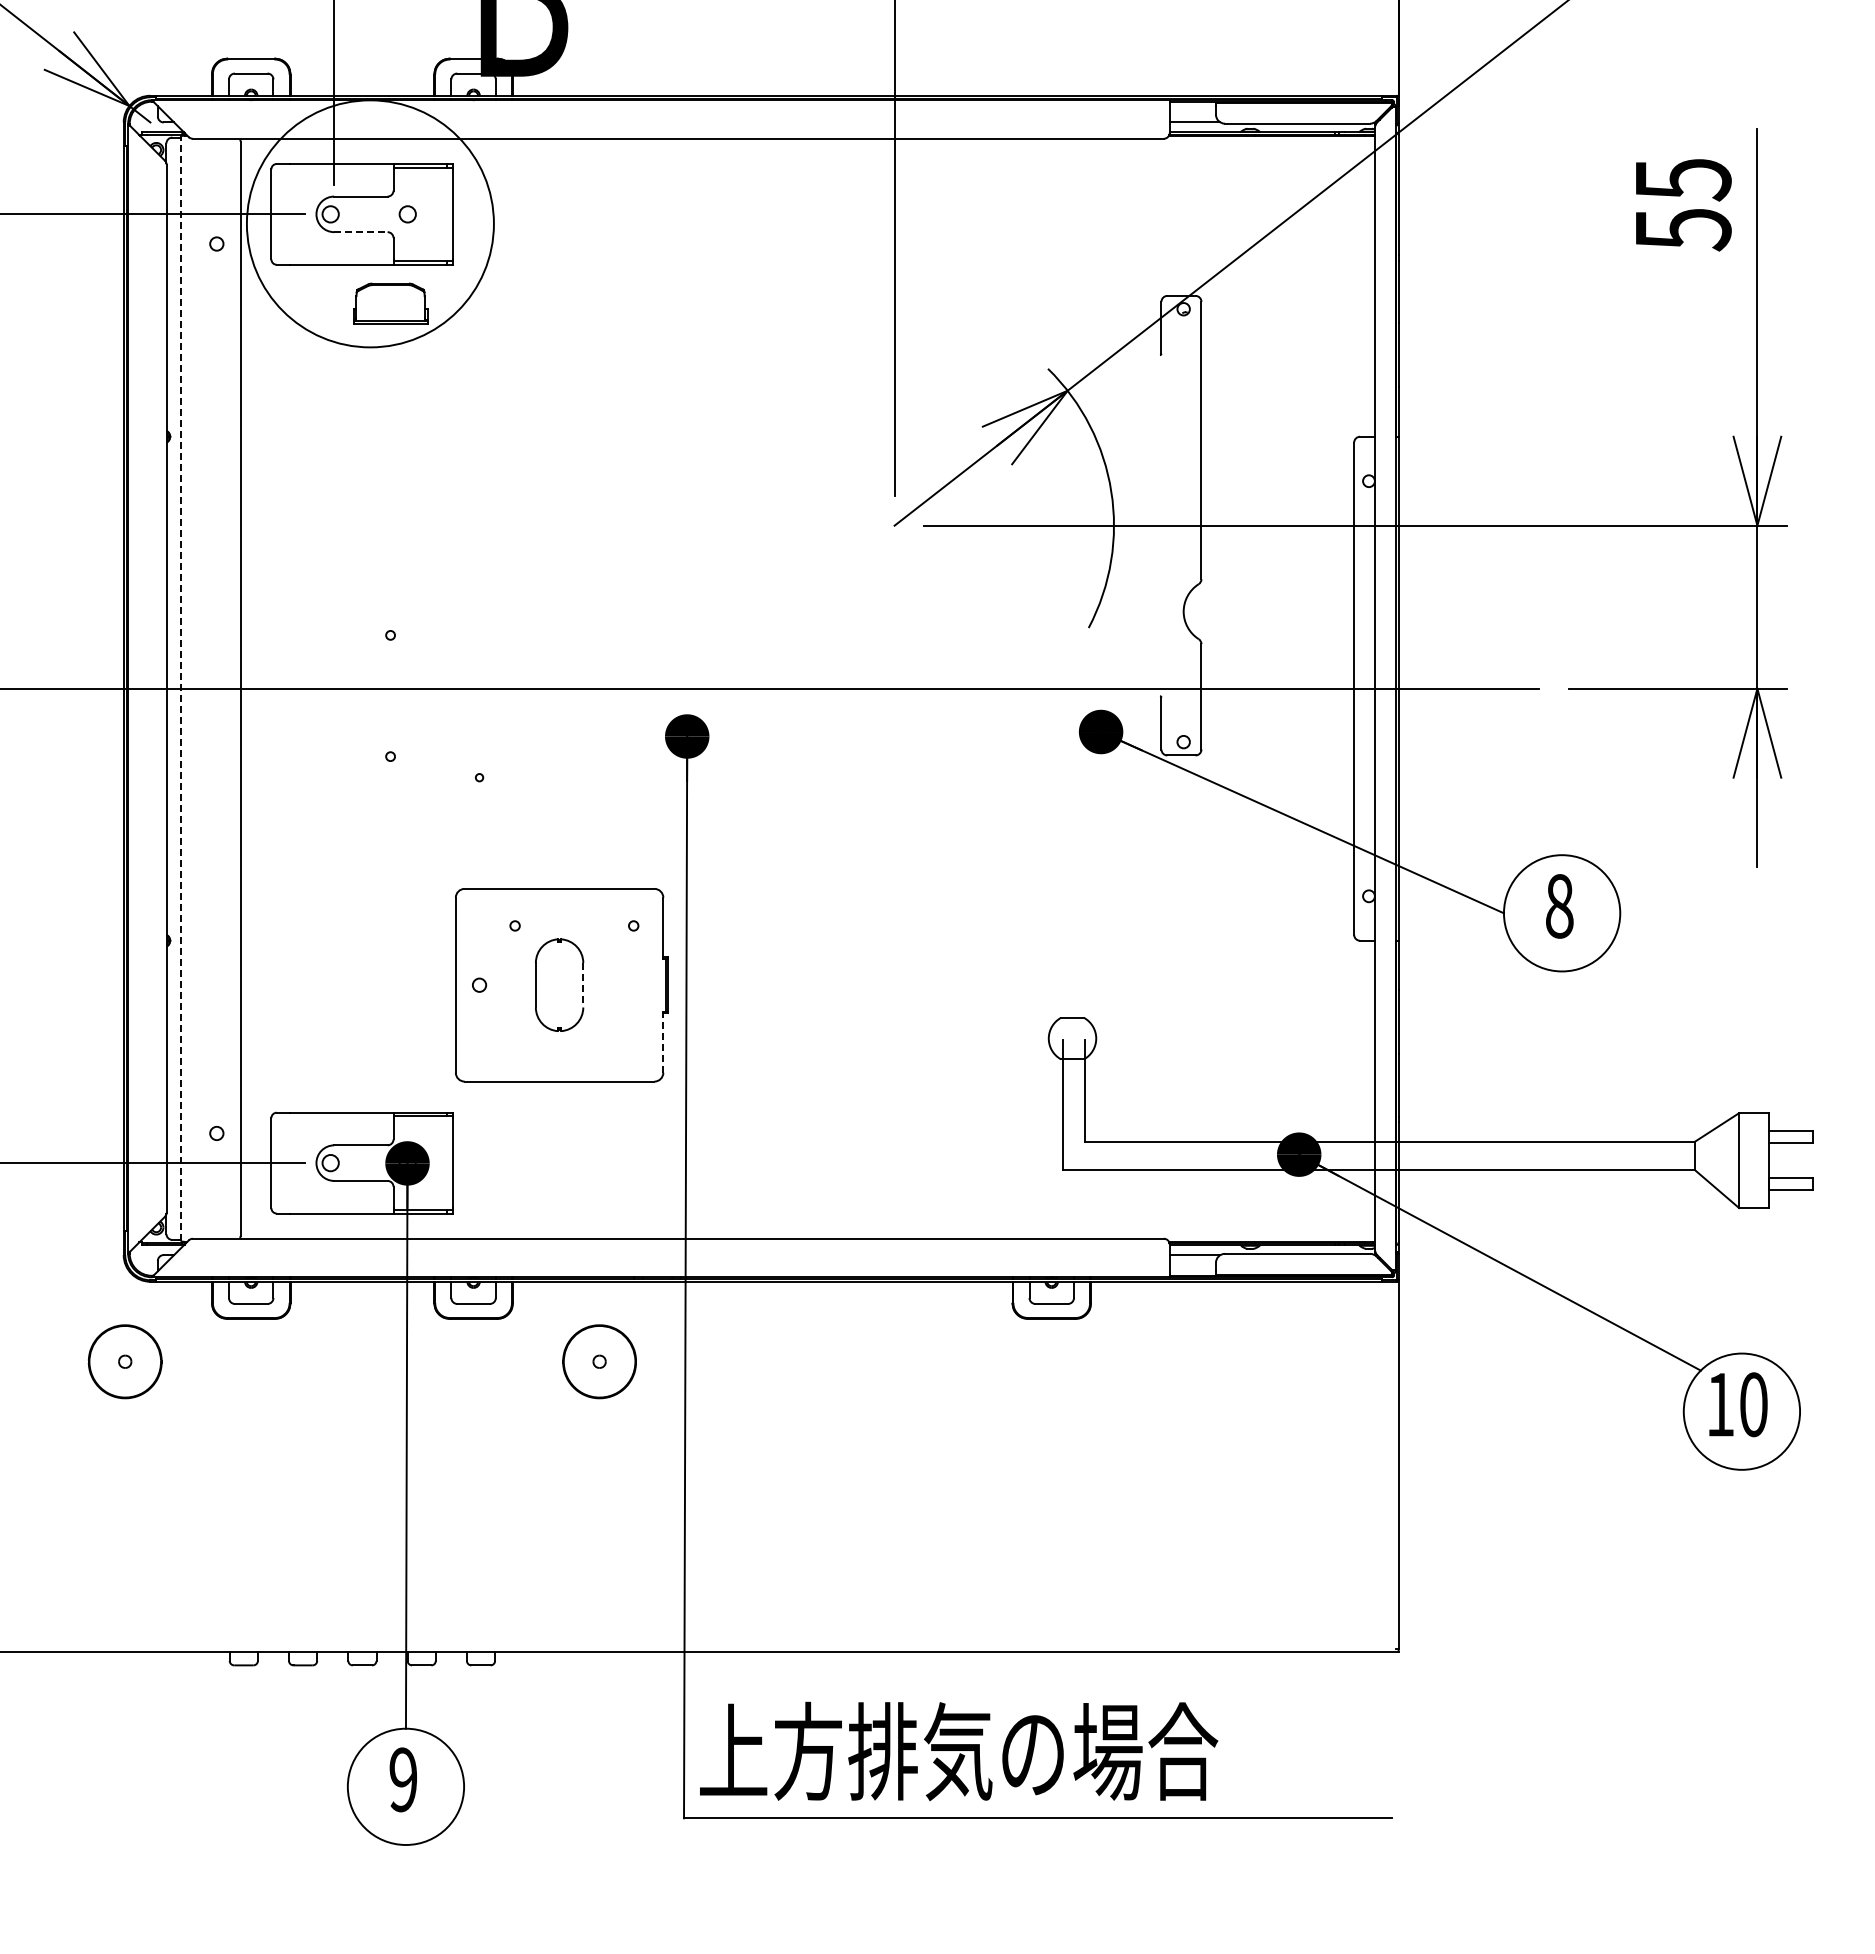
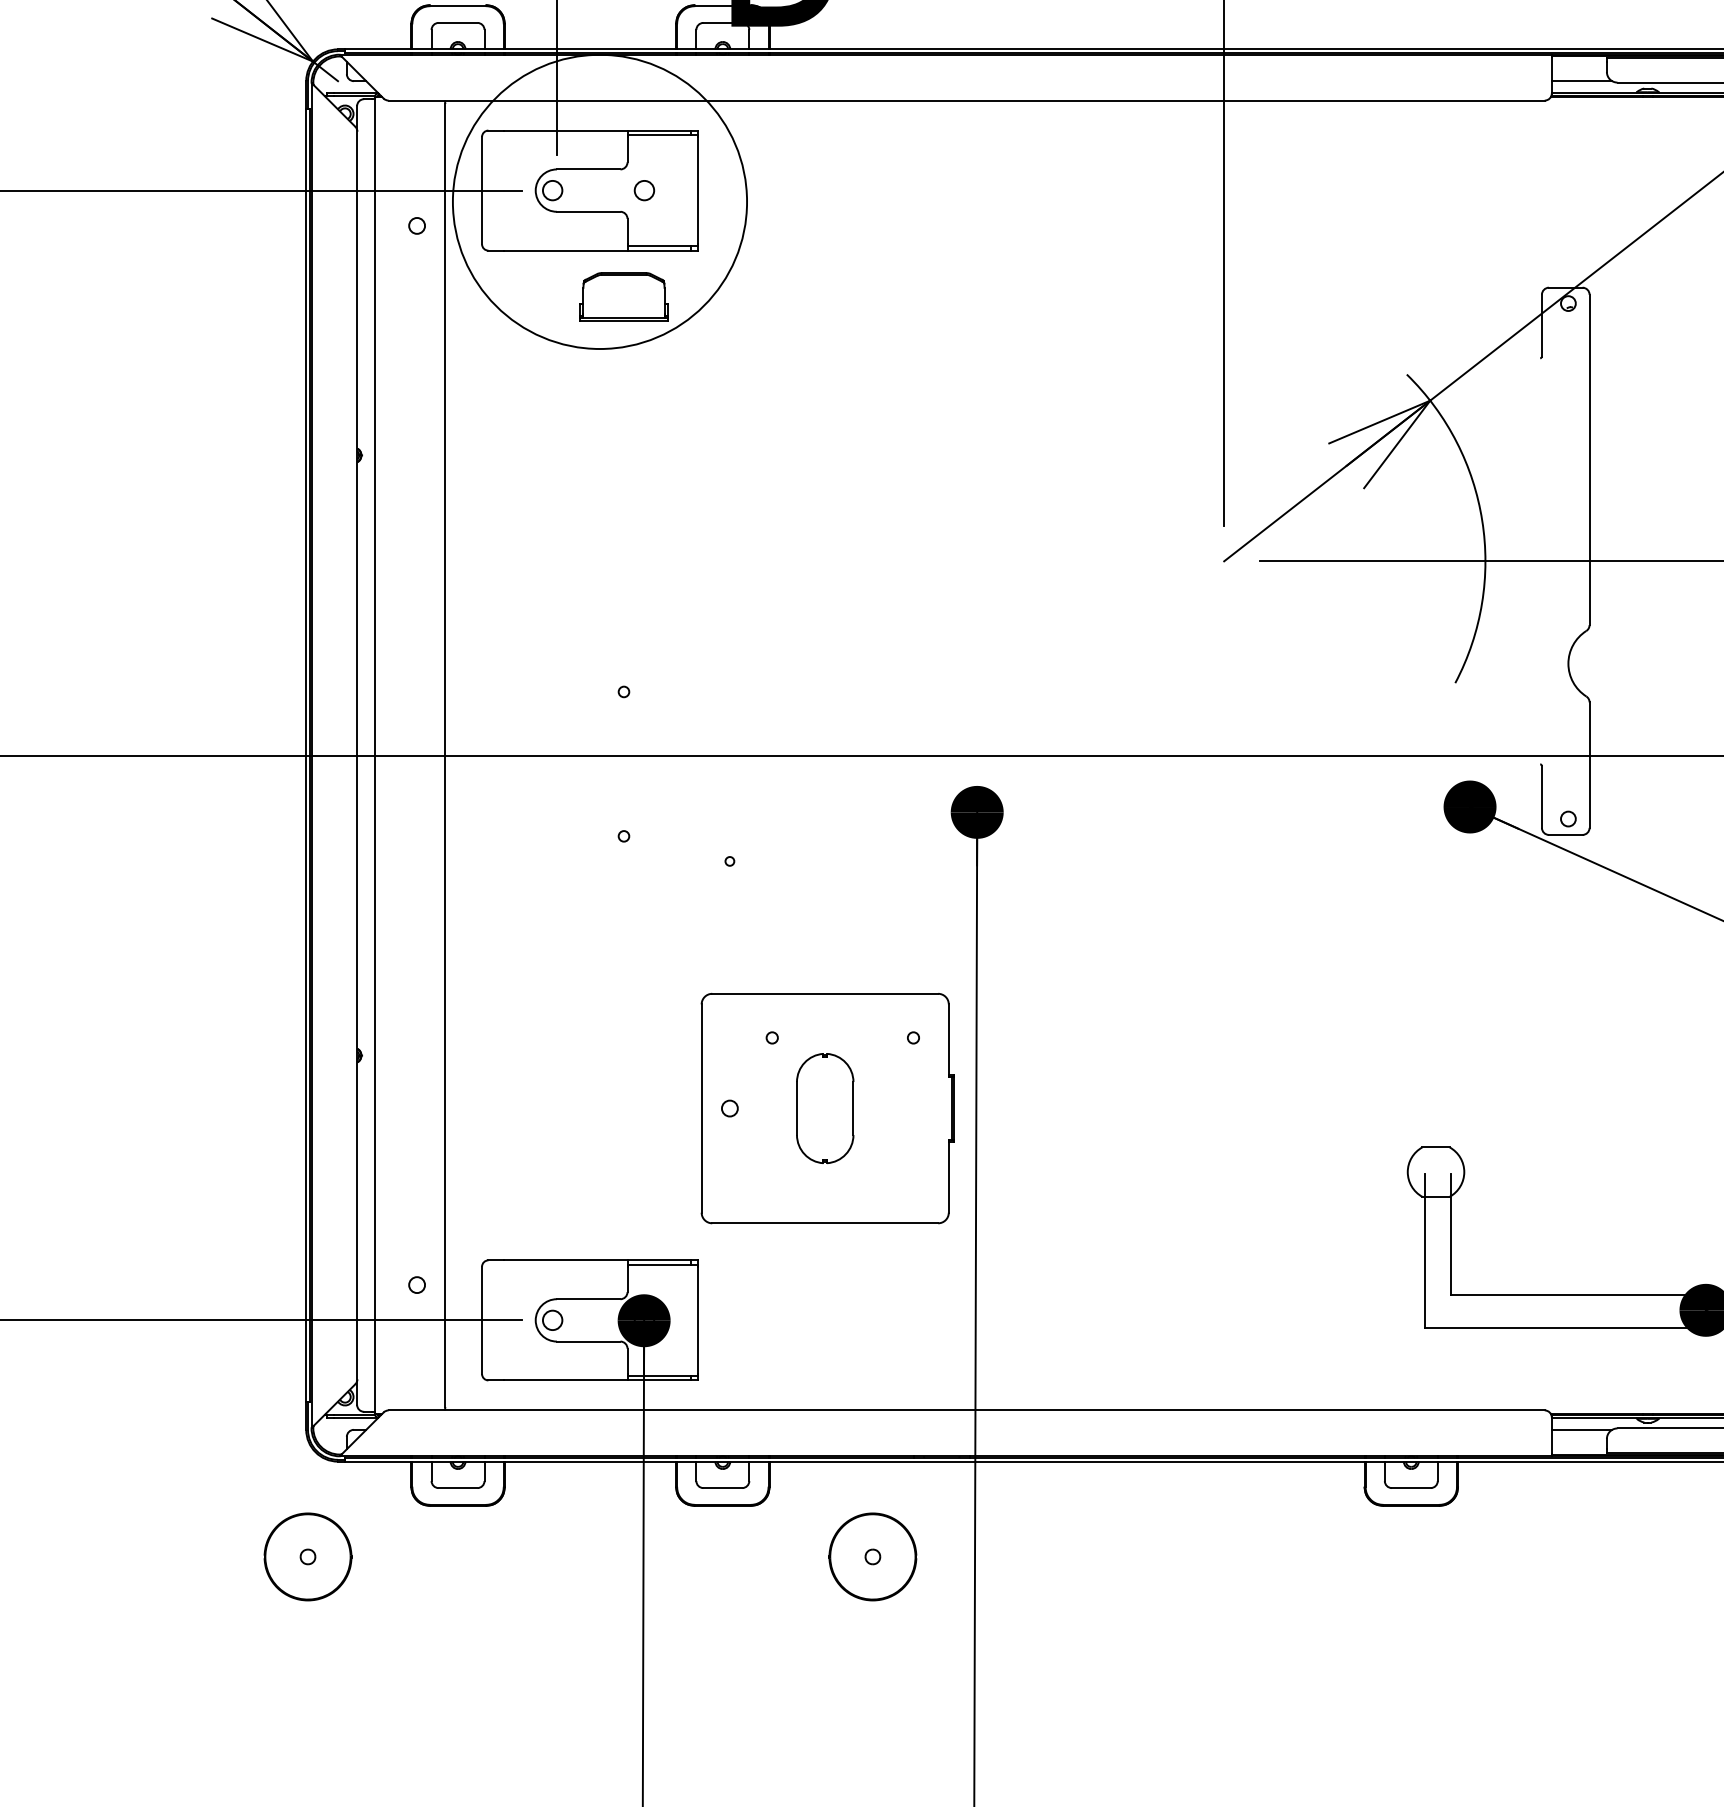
line: (360, 232) -> (588, 212), dashed -> solid
line: (181, 688) -> (375, 755), dashed -> solid
line: (583, 985) -> (853, 1108), dashed -> solid
line: (663, 1041) -> (948, 1175), dashed -> solid

